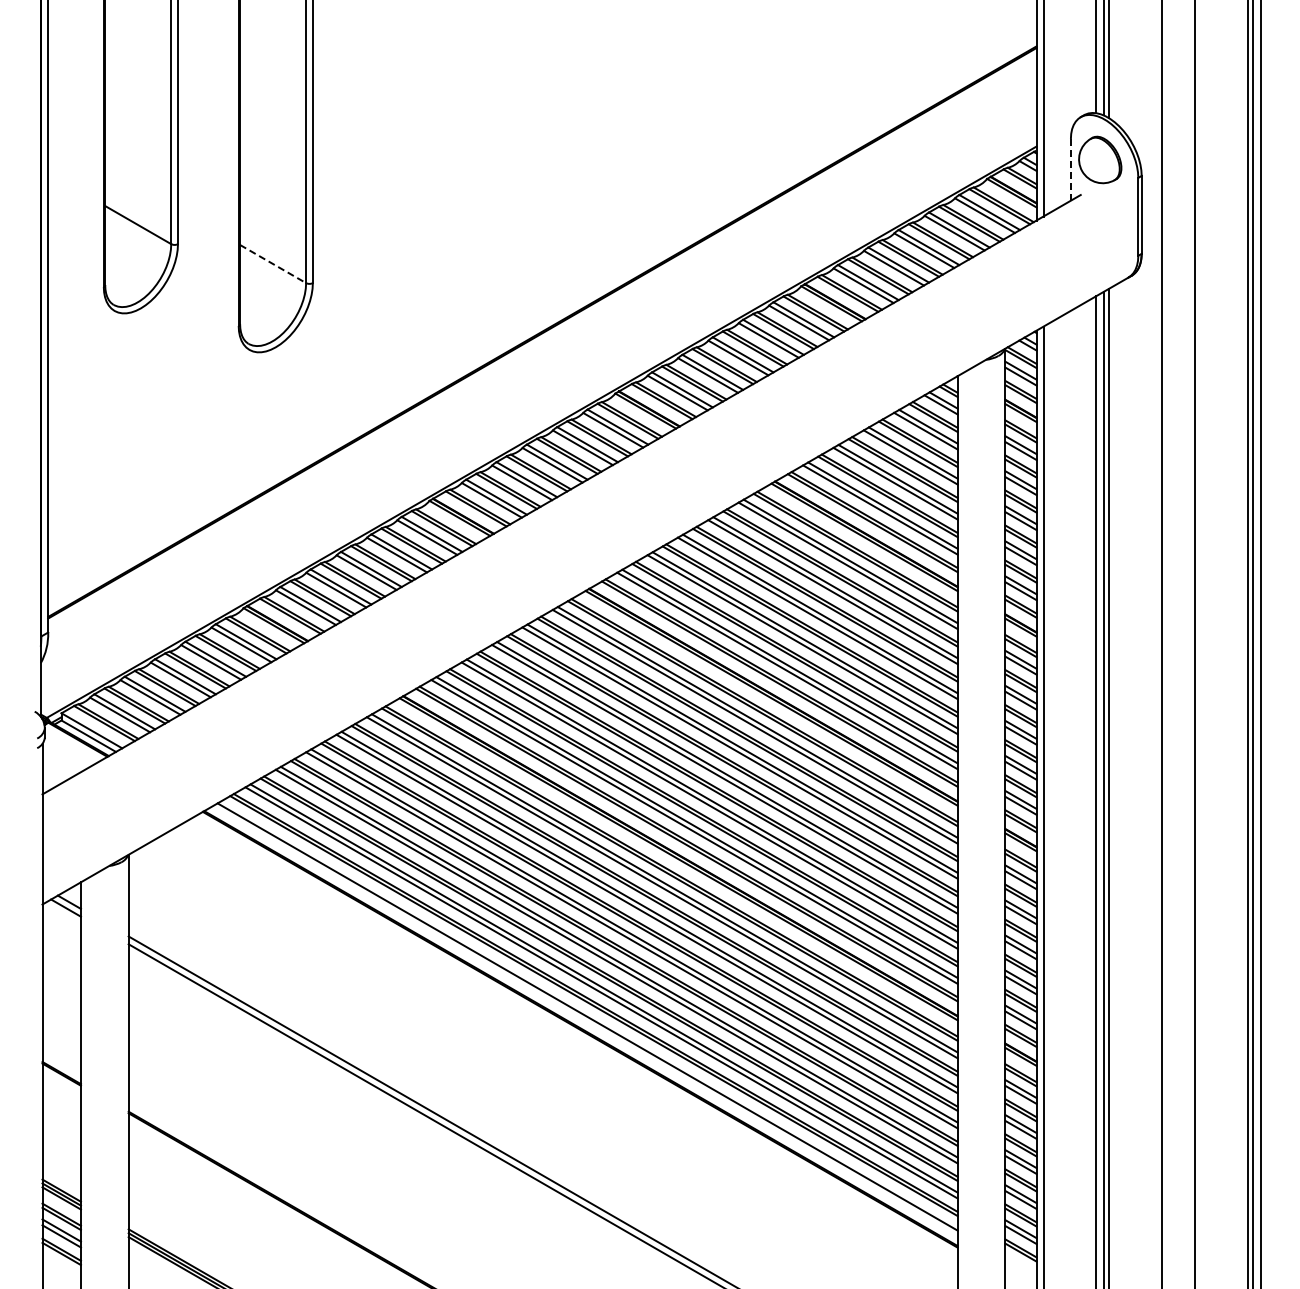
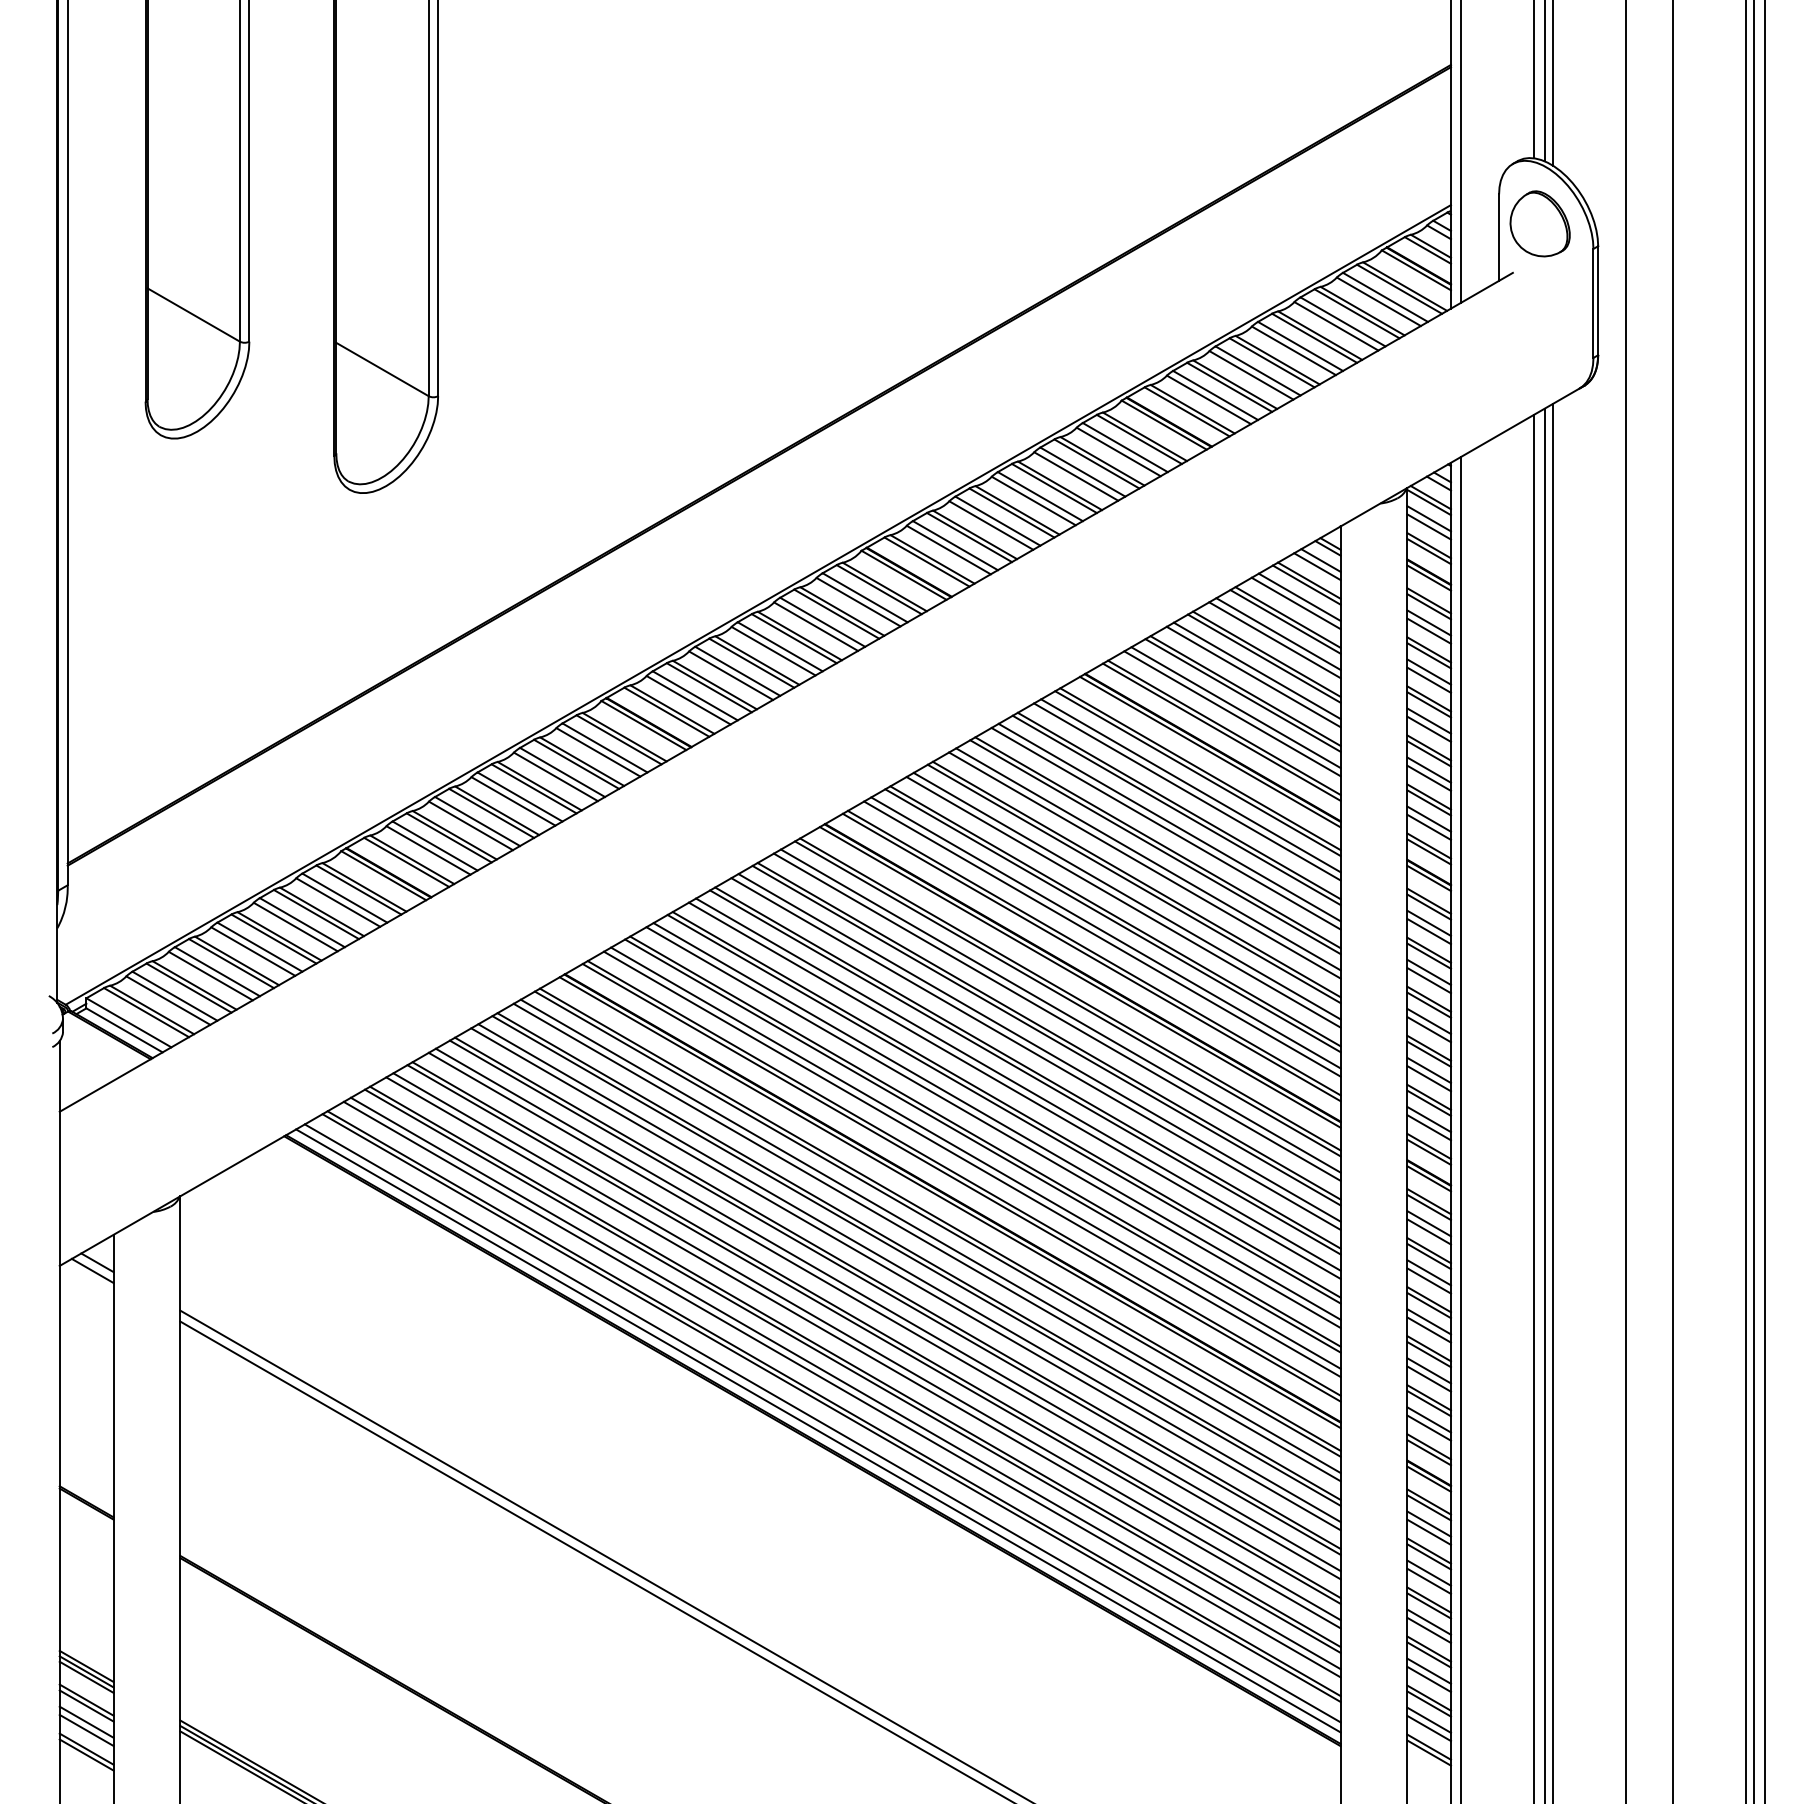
line: (1070, 169) -> (1498, 237), dashed -> solid
line: (273, 264) -> (383, 370), dashed -> solid
line: (584, 1022) -> (818, 1431), added

